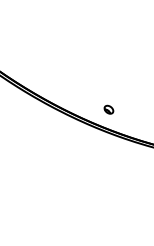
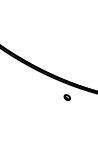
part: (107, 109) -> (66, 97), moved

